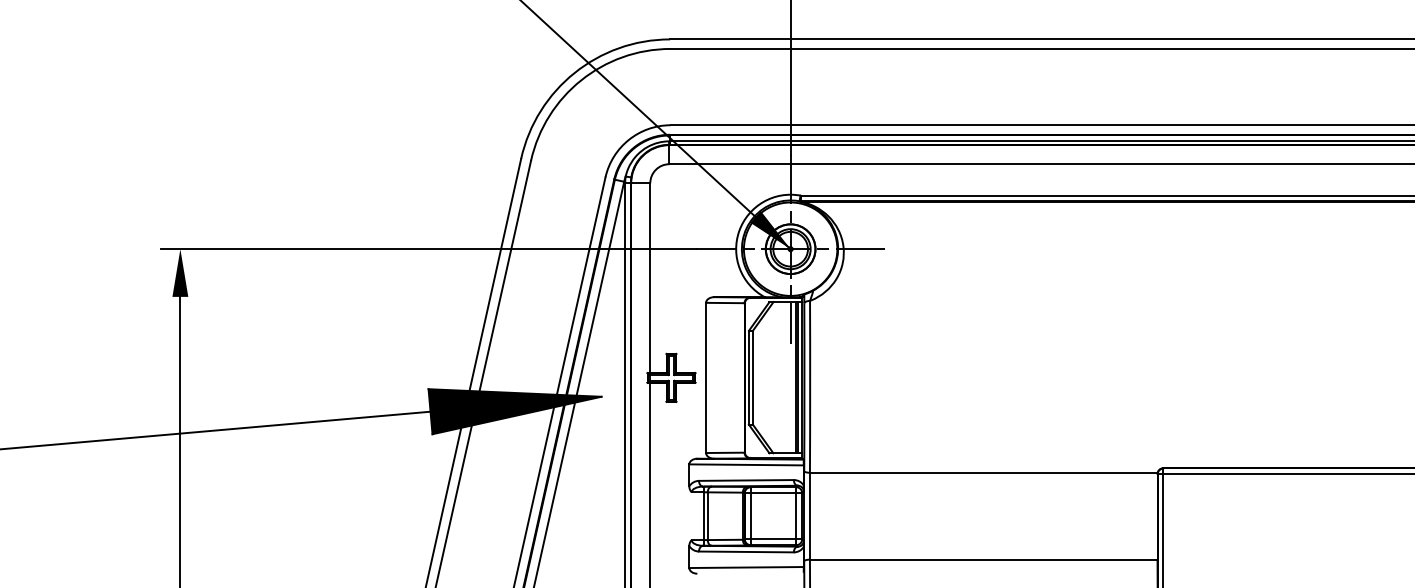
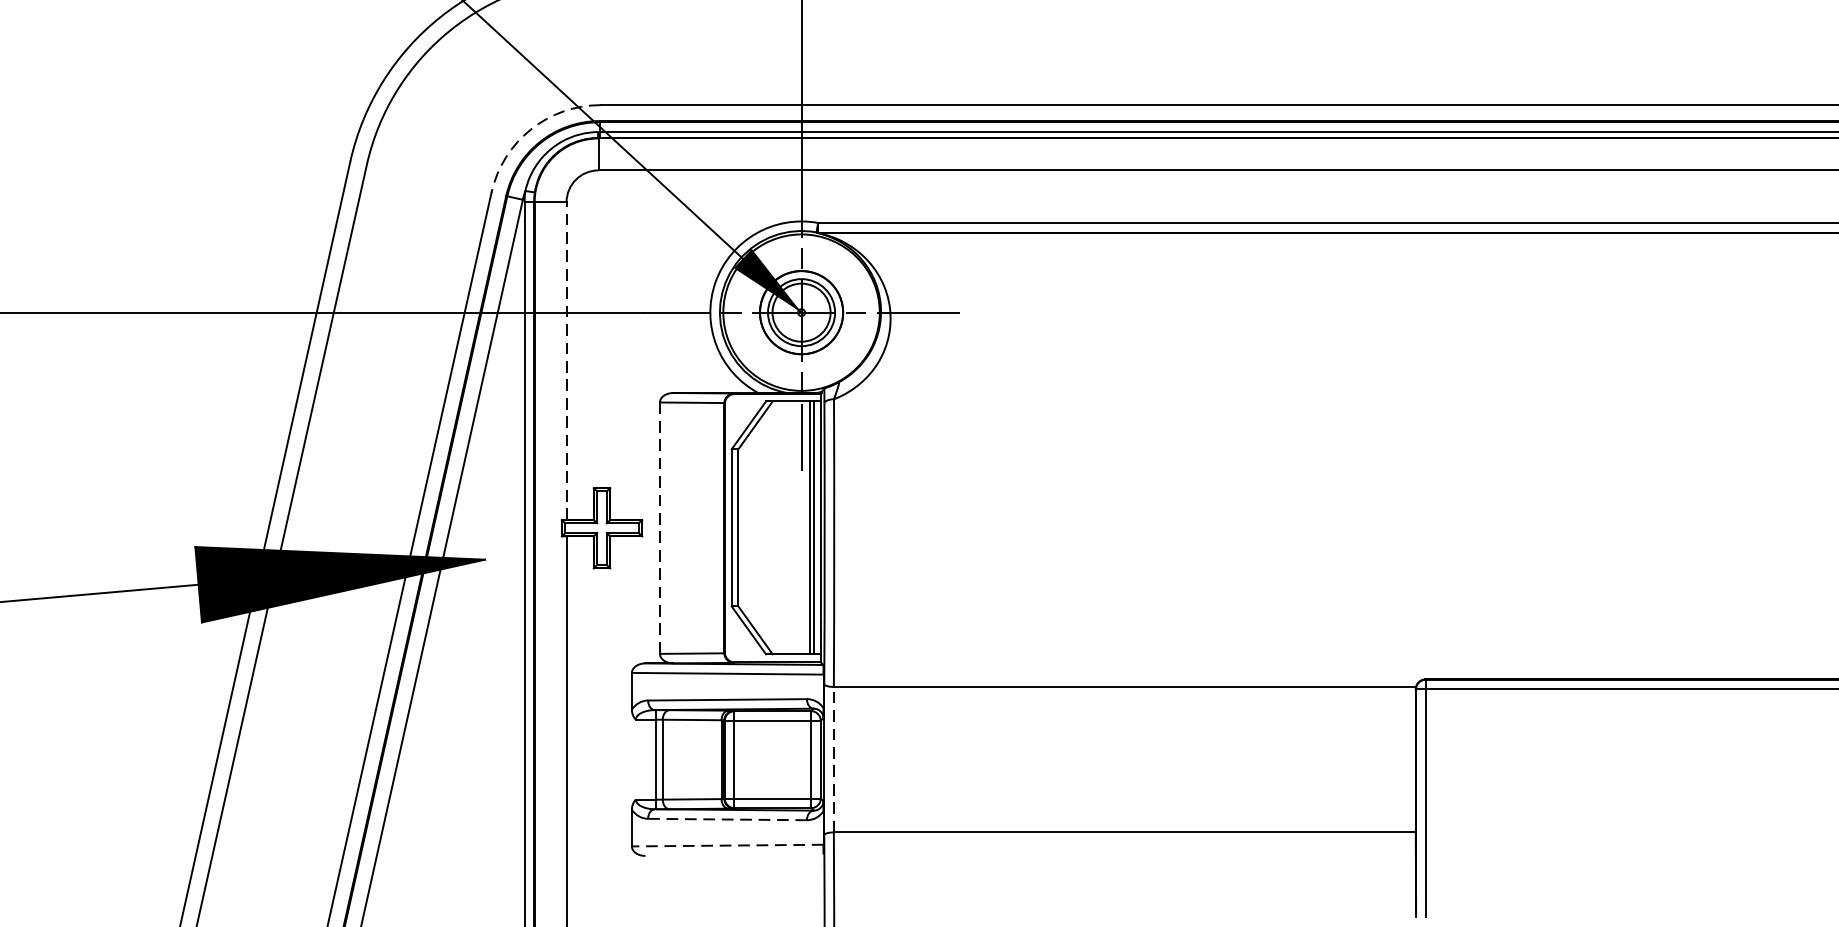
arc: (628, 139) -> (530, 128), solid -> dashed
line: (650, 278) -> (566, 361), solid -> dashed
line: (706, 378) -> (660, 529), solid -> dashed
line: (809, 515) -> (833, 758), solid -> dashed
line: (746, 551) -> (727, 818), solid -> dashed
line: (746, 567) -> (727, 845), solid -> dashed

